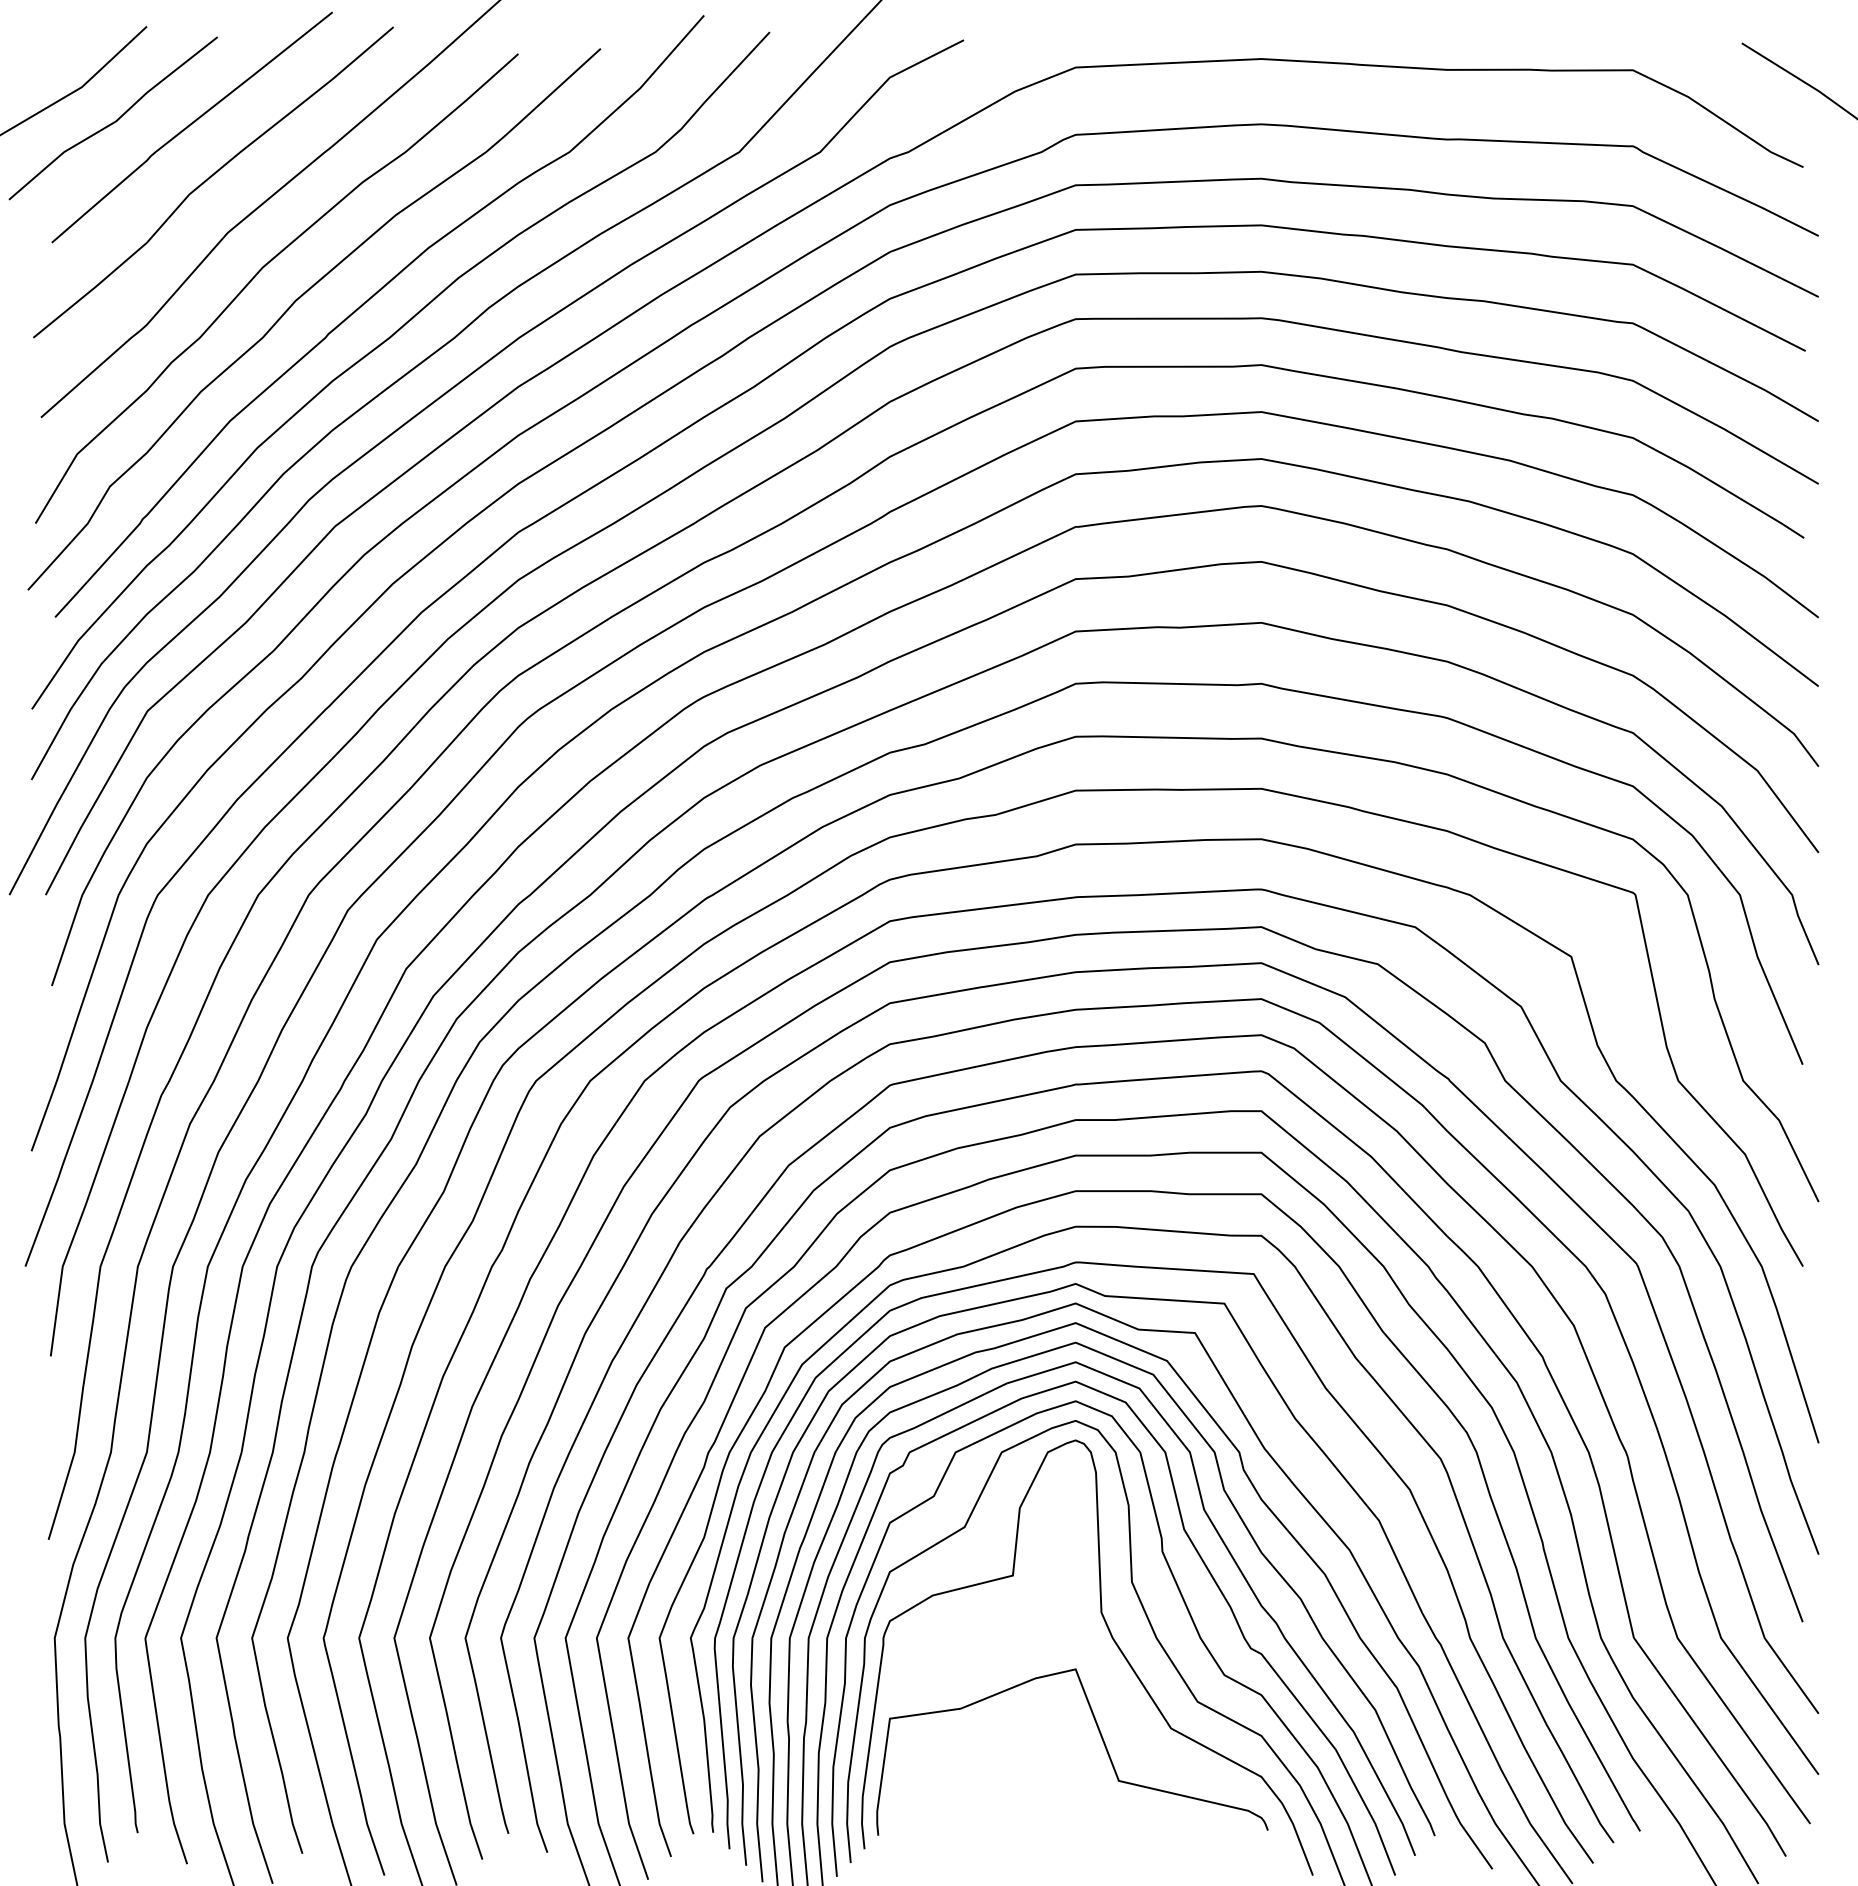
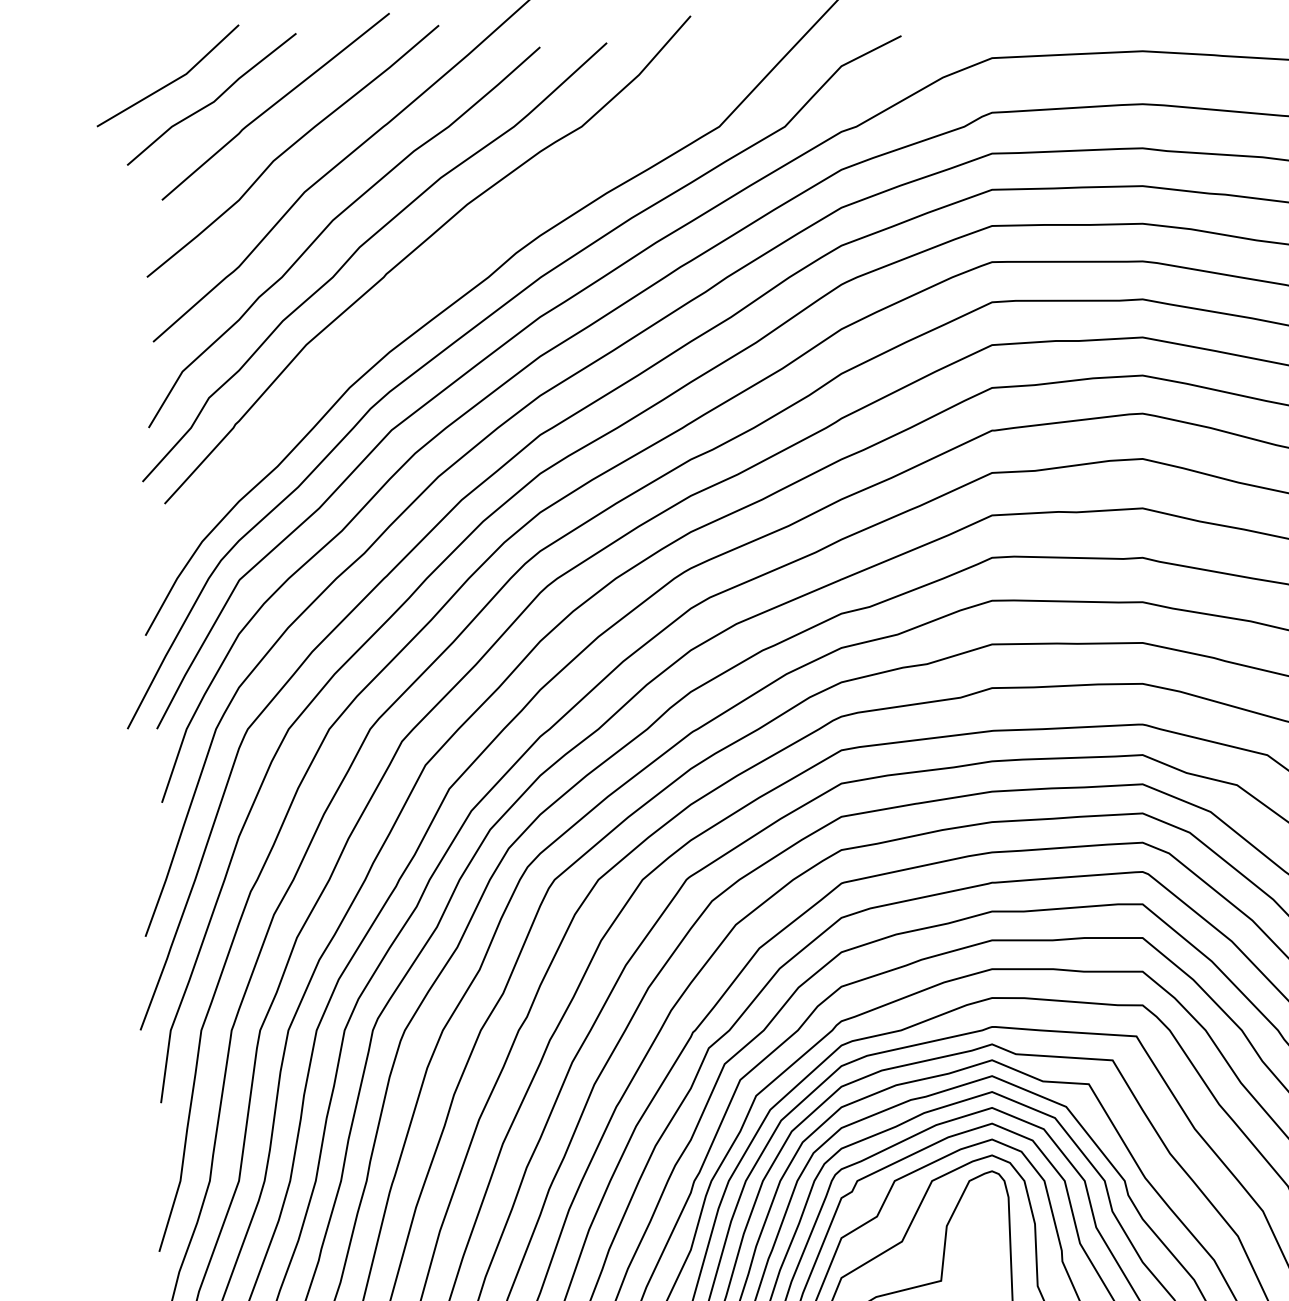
curve: (381, 345) -> (429, 283), removed

